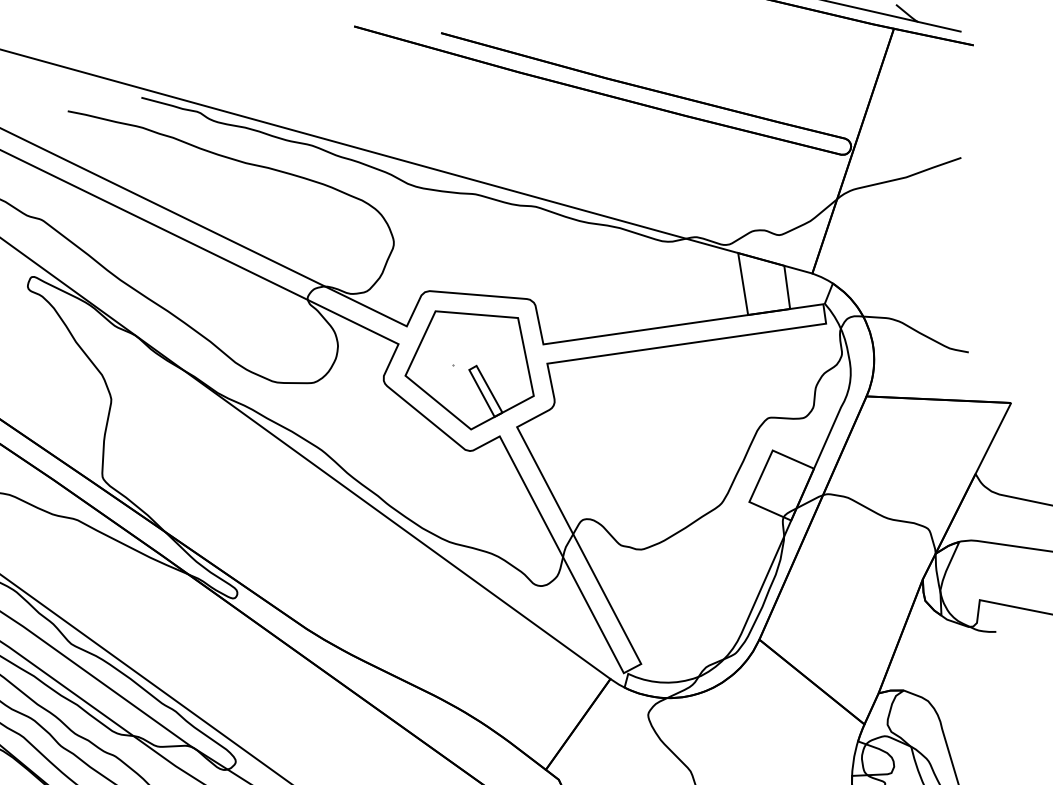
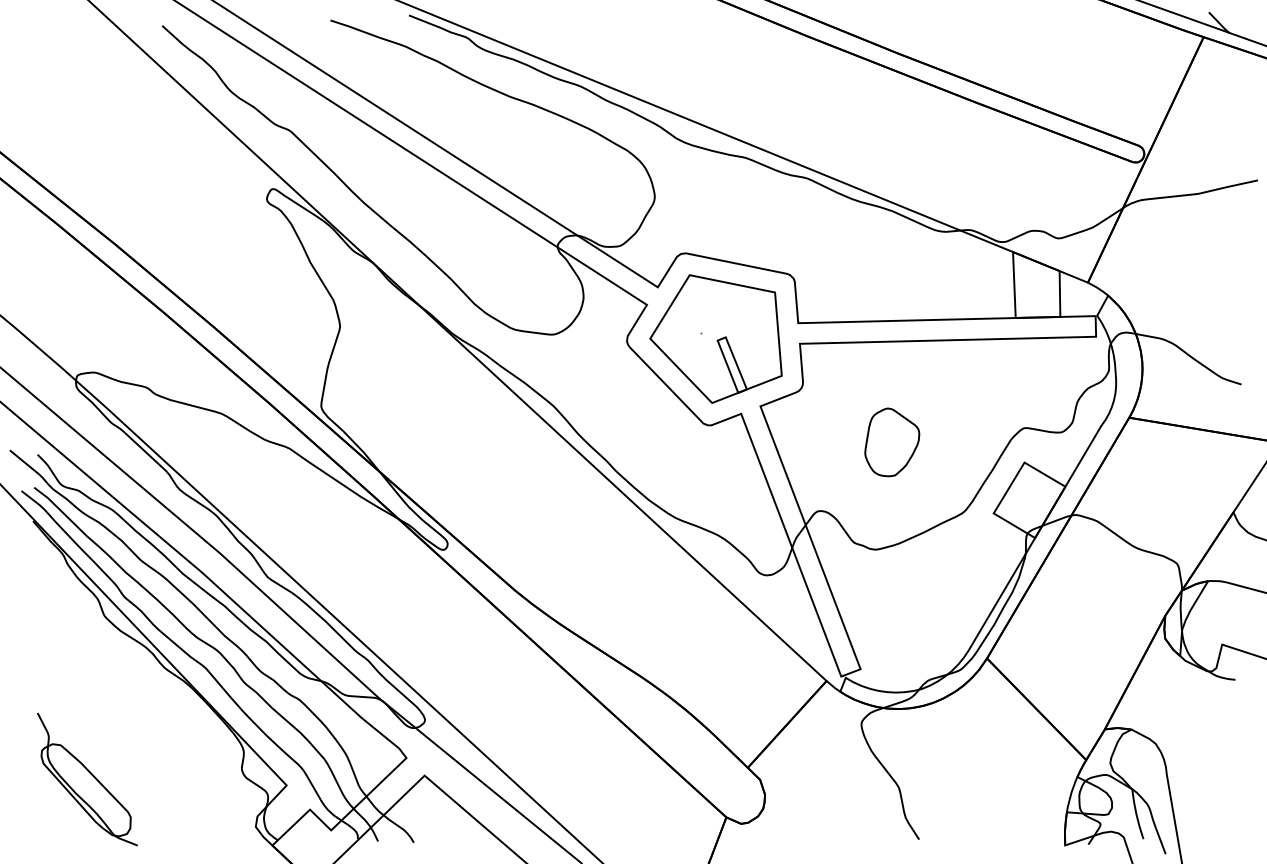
part: (645, 446) -> (892, 442), added

